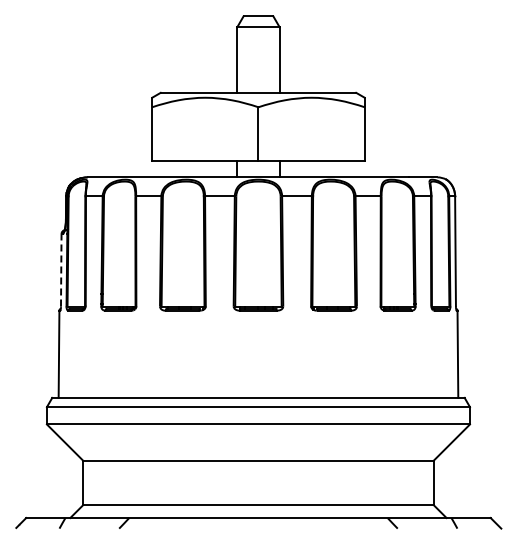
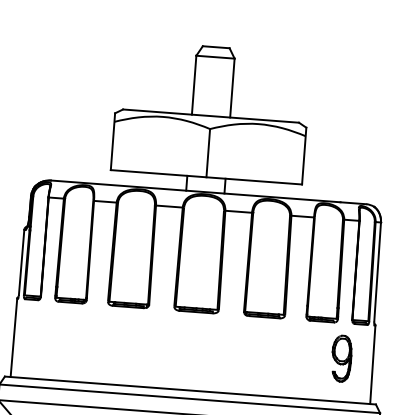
line: (61, 269) -> (21, 261), dashed -> solid
part: (422, 350) -> (341, 358), added

